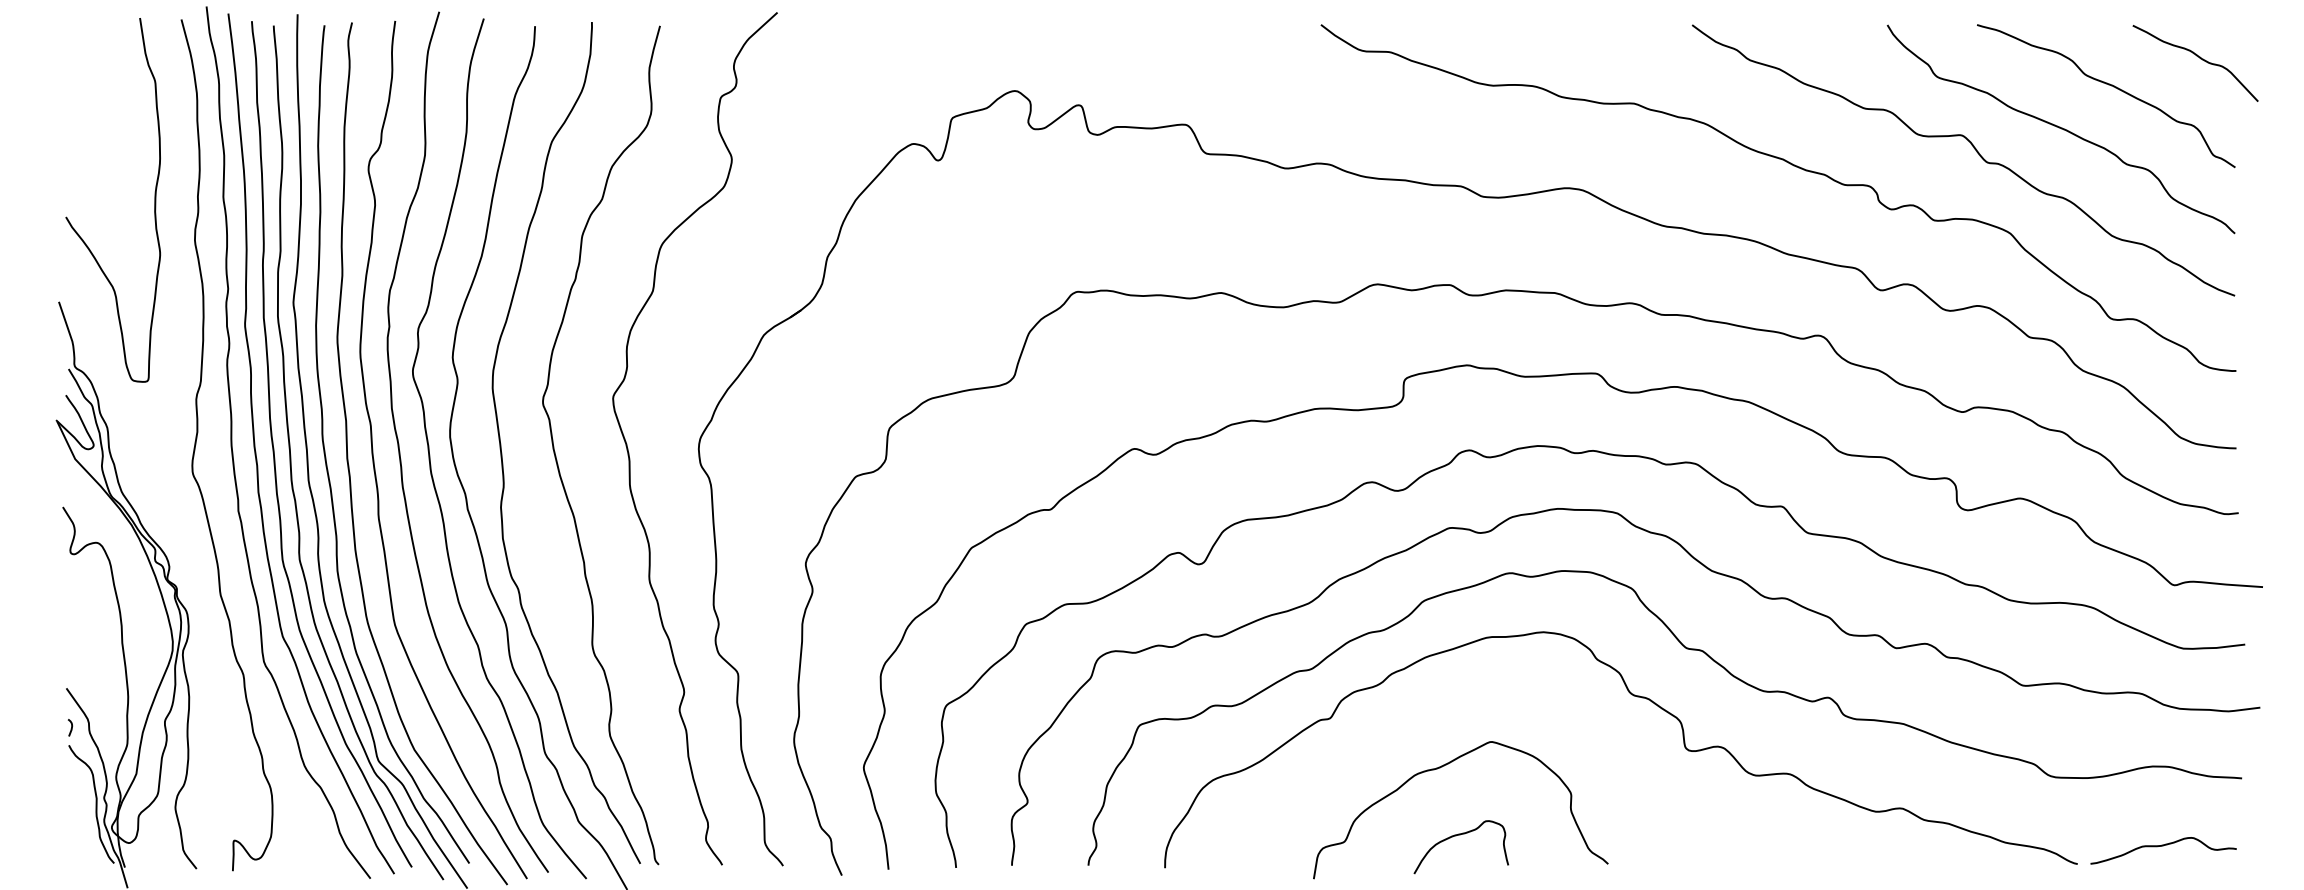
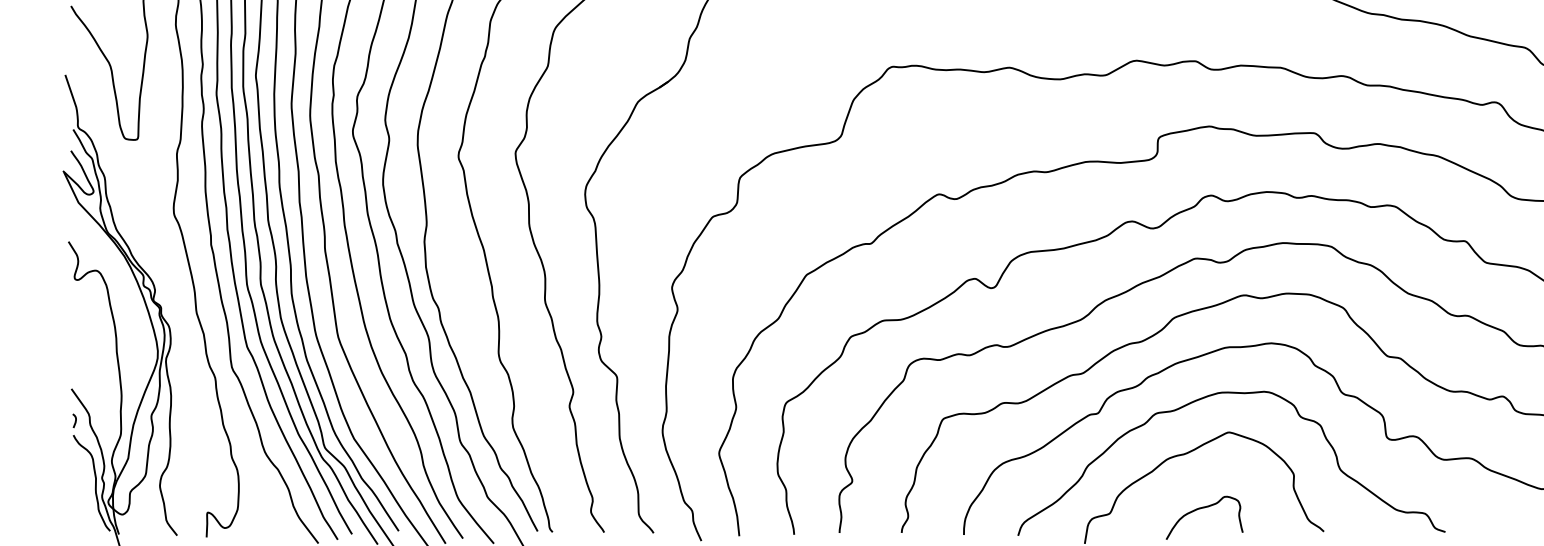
curve: (1499, 694) -> (1235, 393), added

